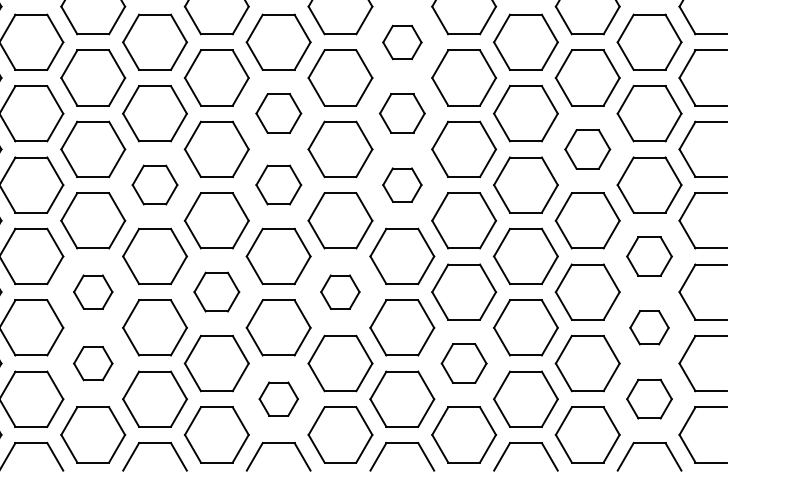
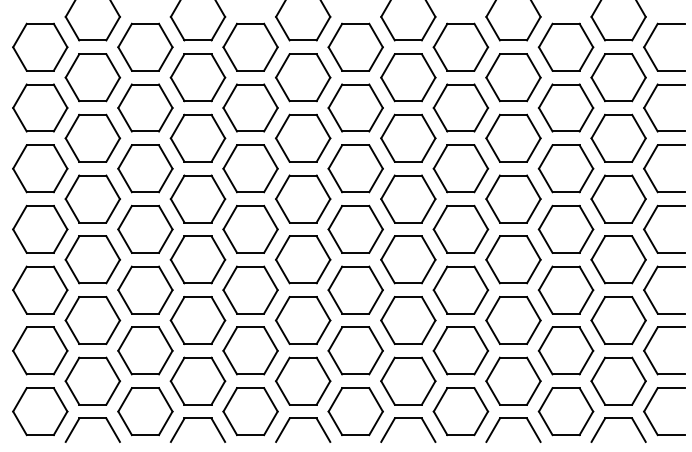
part: (402, 42) -> (408, 77), size x1.67
part: (279, 112) -> (303, 137), size x1.43
part: (402, 112) -> (408, 137), size x1.43
part: (587, 149) -> (565, 168), size x1.43
part: (154, 184) -> (197, 198), size x1.43
part: (279, 184) -> (303, 198), size x1.43
part: (402, 184) -> (408, 198), size x1.67
part: (649, 256) -> (618, 259), size x1.43
part: (93, 291) -> (145, 289), size x1.67
part: (216, 291) -> (250, 289), size x1.43
part: (340, 291) -> (355, 289), size x1.67
part: (649, 327) -> (618, 320), size x1.67
part: (93, 363) -> (145, 350), size x1.67
part: (463, 363) -> (460, 350), size x1.43
part: (279, 398) -> (303, 380), size x1.67
part: (649, 398) -> (618, 380), size x1.43

